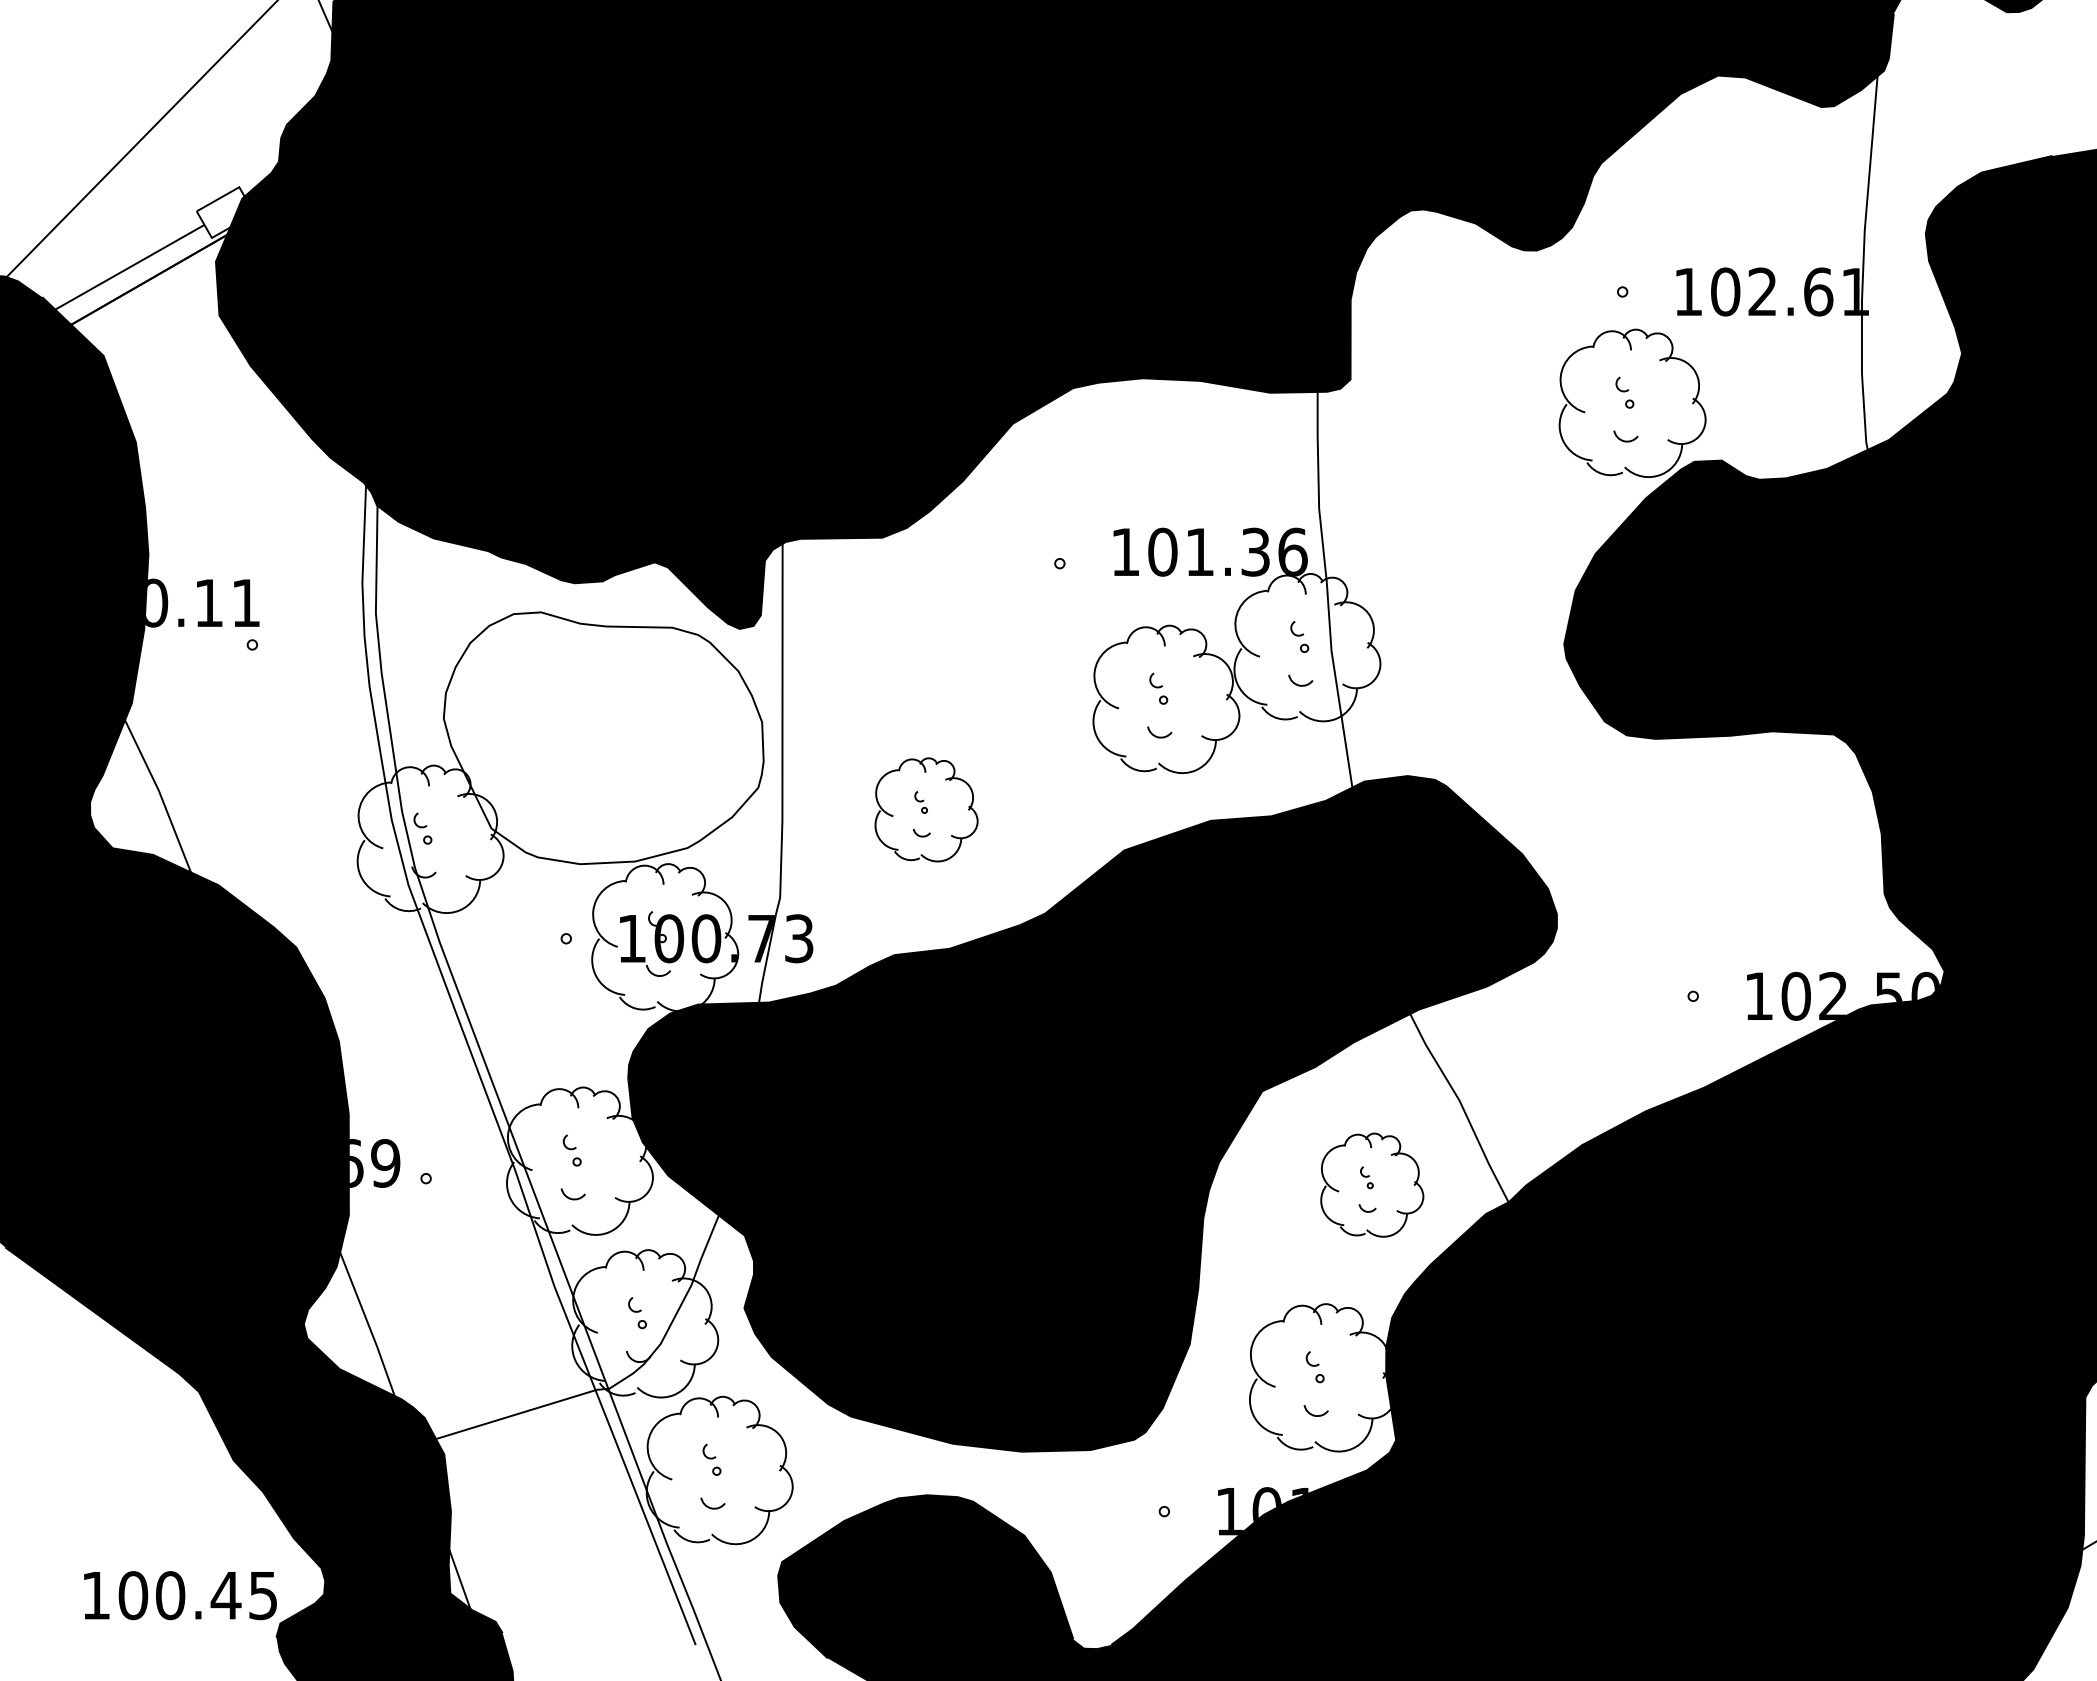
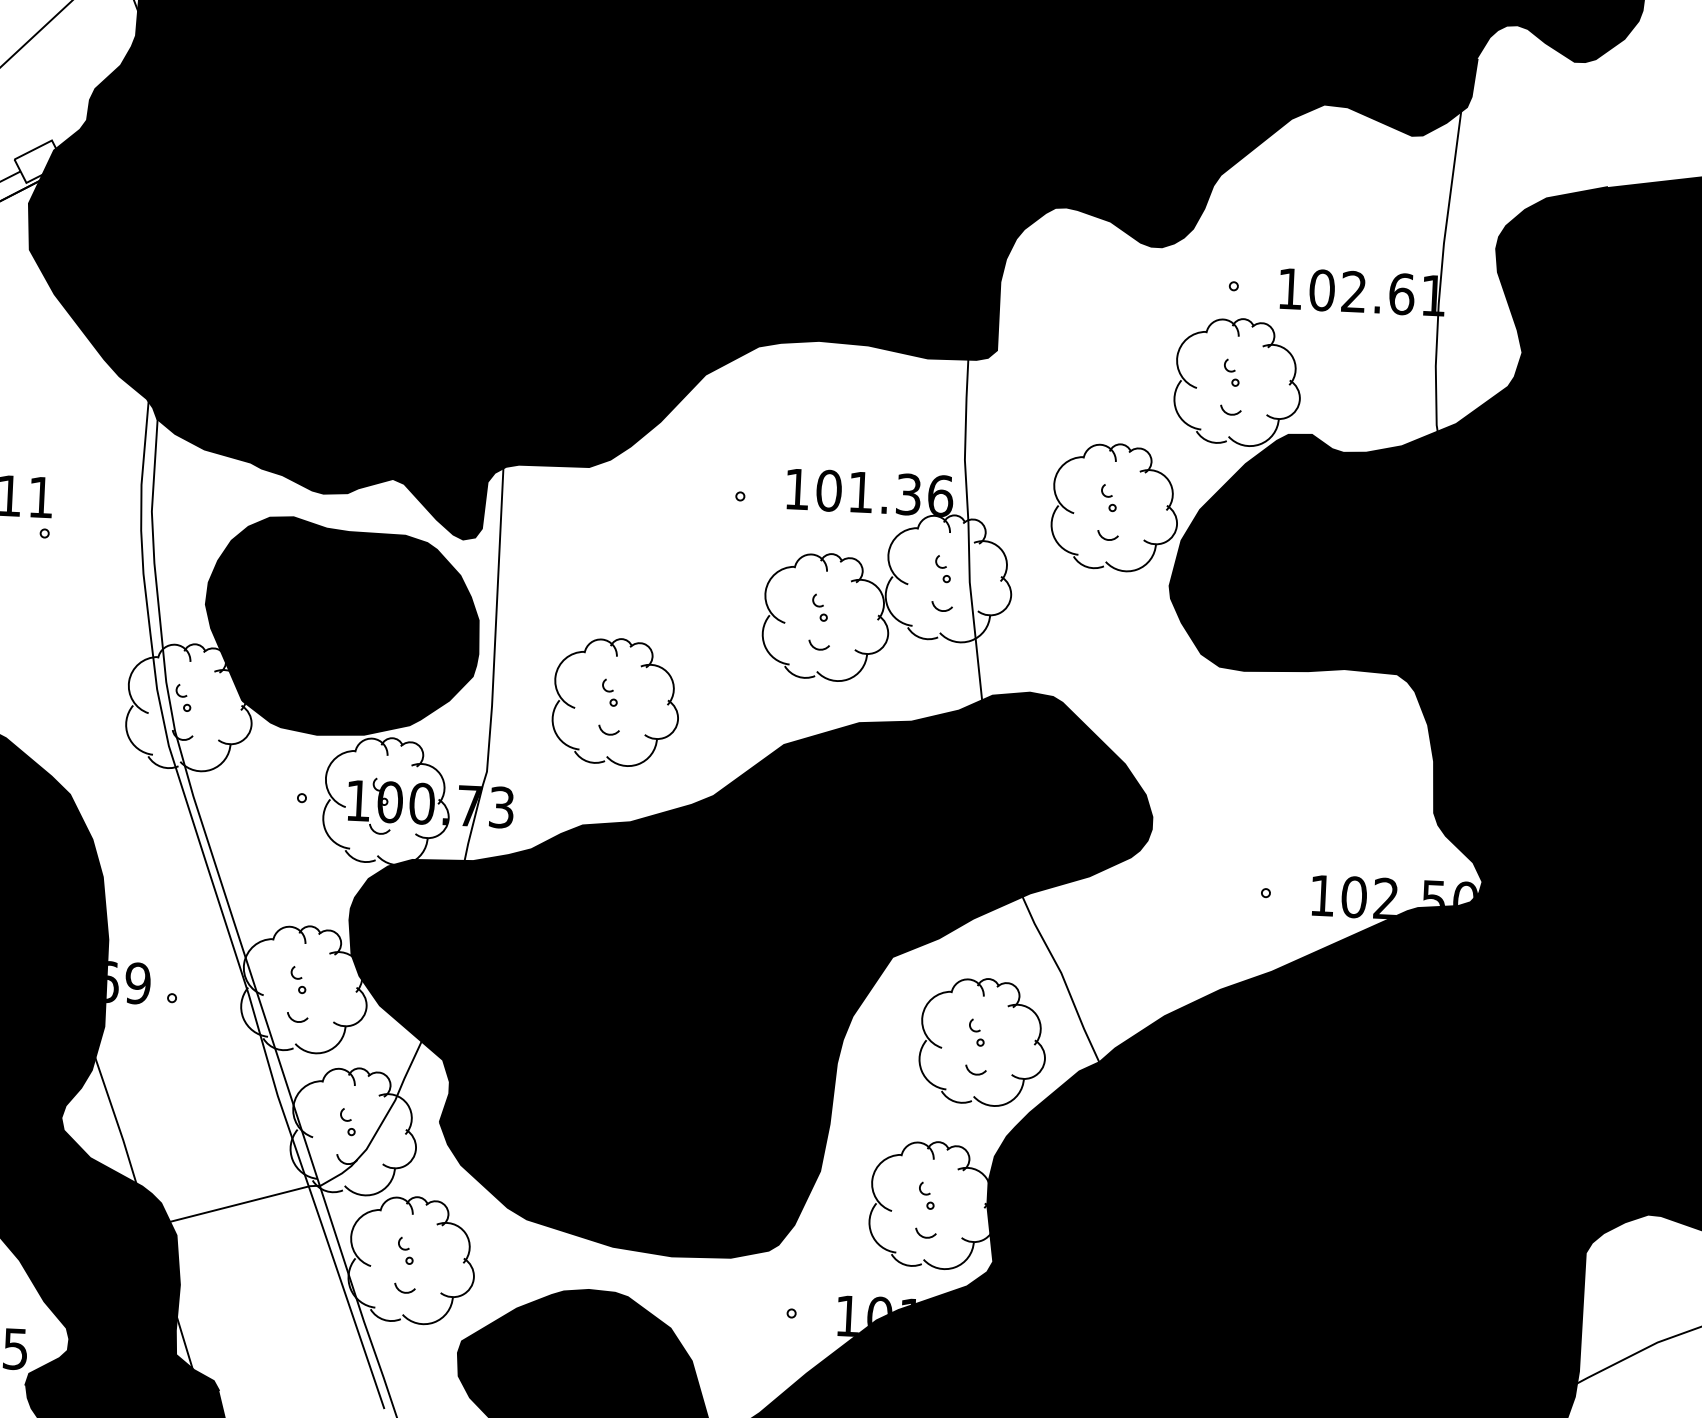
part: (1496, 555) -> (1115, 507), added
fill: (603, 738) -> (341, 627), added
part: (926, 809) -> (616, 701), size x1.43
part: (1372, 1184) -> (983, 1041), size x1.43

